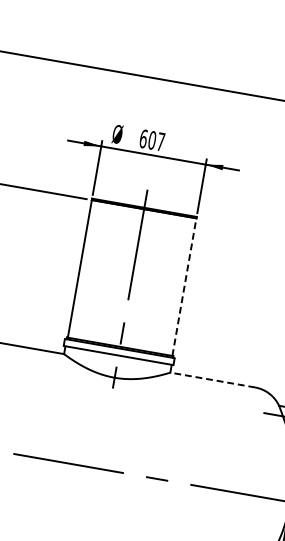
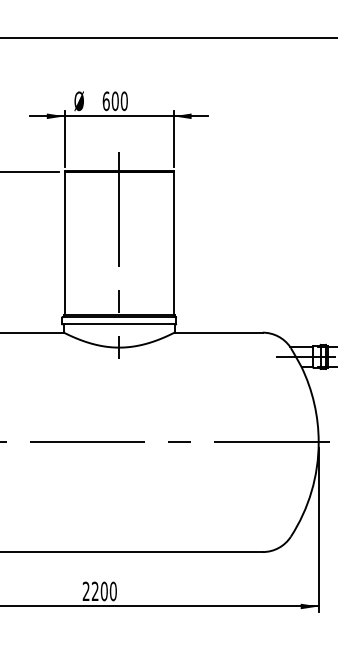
text: (160, 142) -> (123, 101), 607 -> 600
line: (184, 286) -> (173, 243), dashed -> solid
line: (212, 379) -> (218, 332), dashed -> solid

